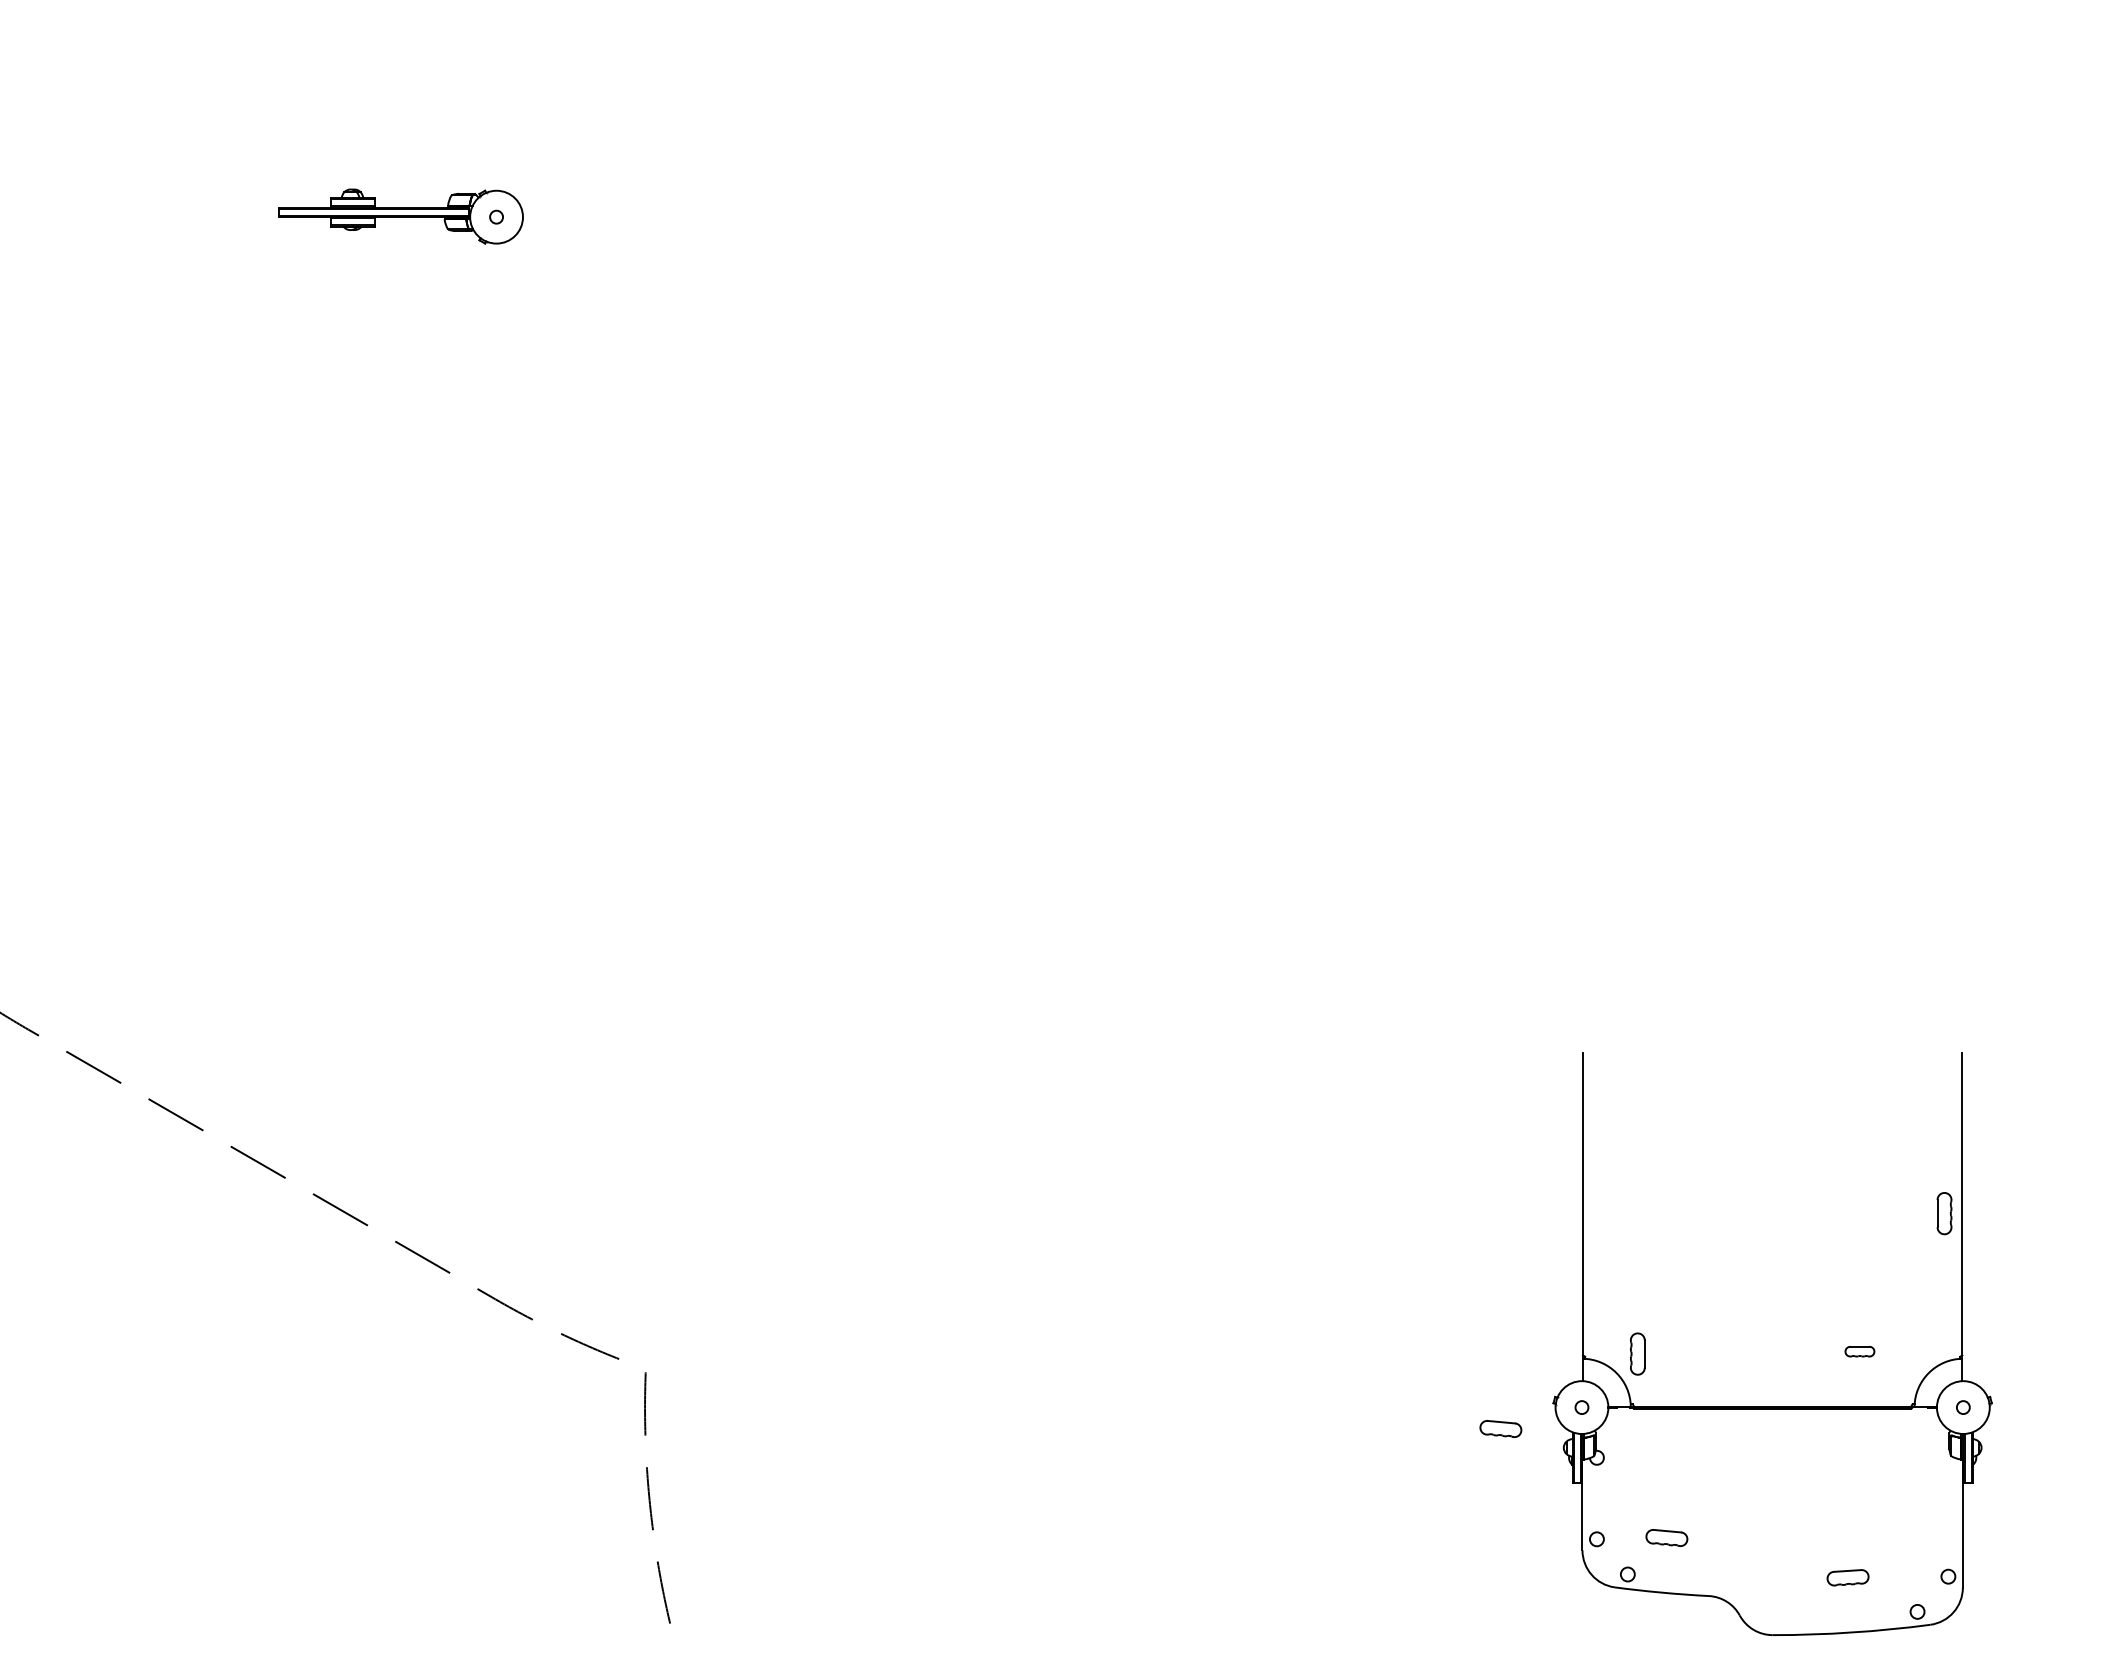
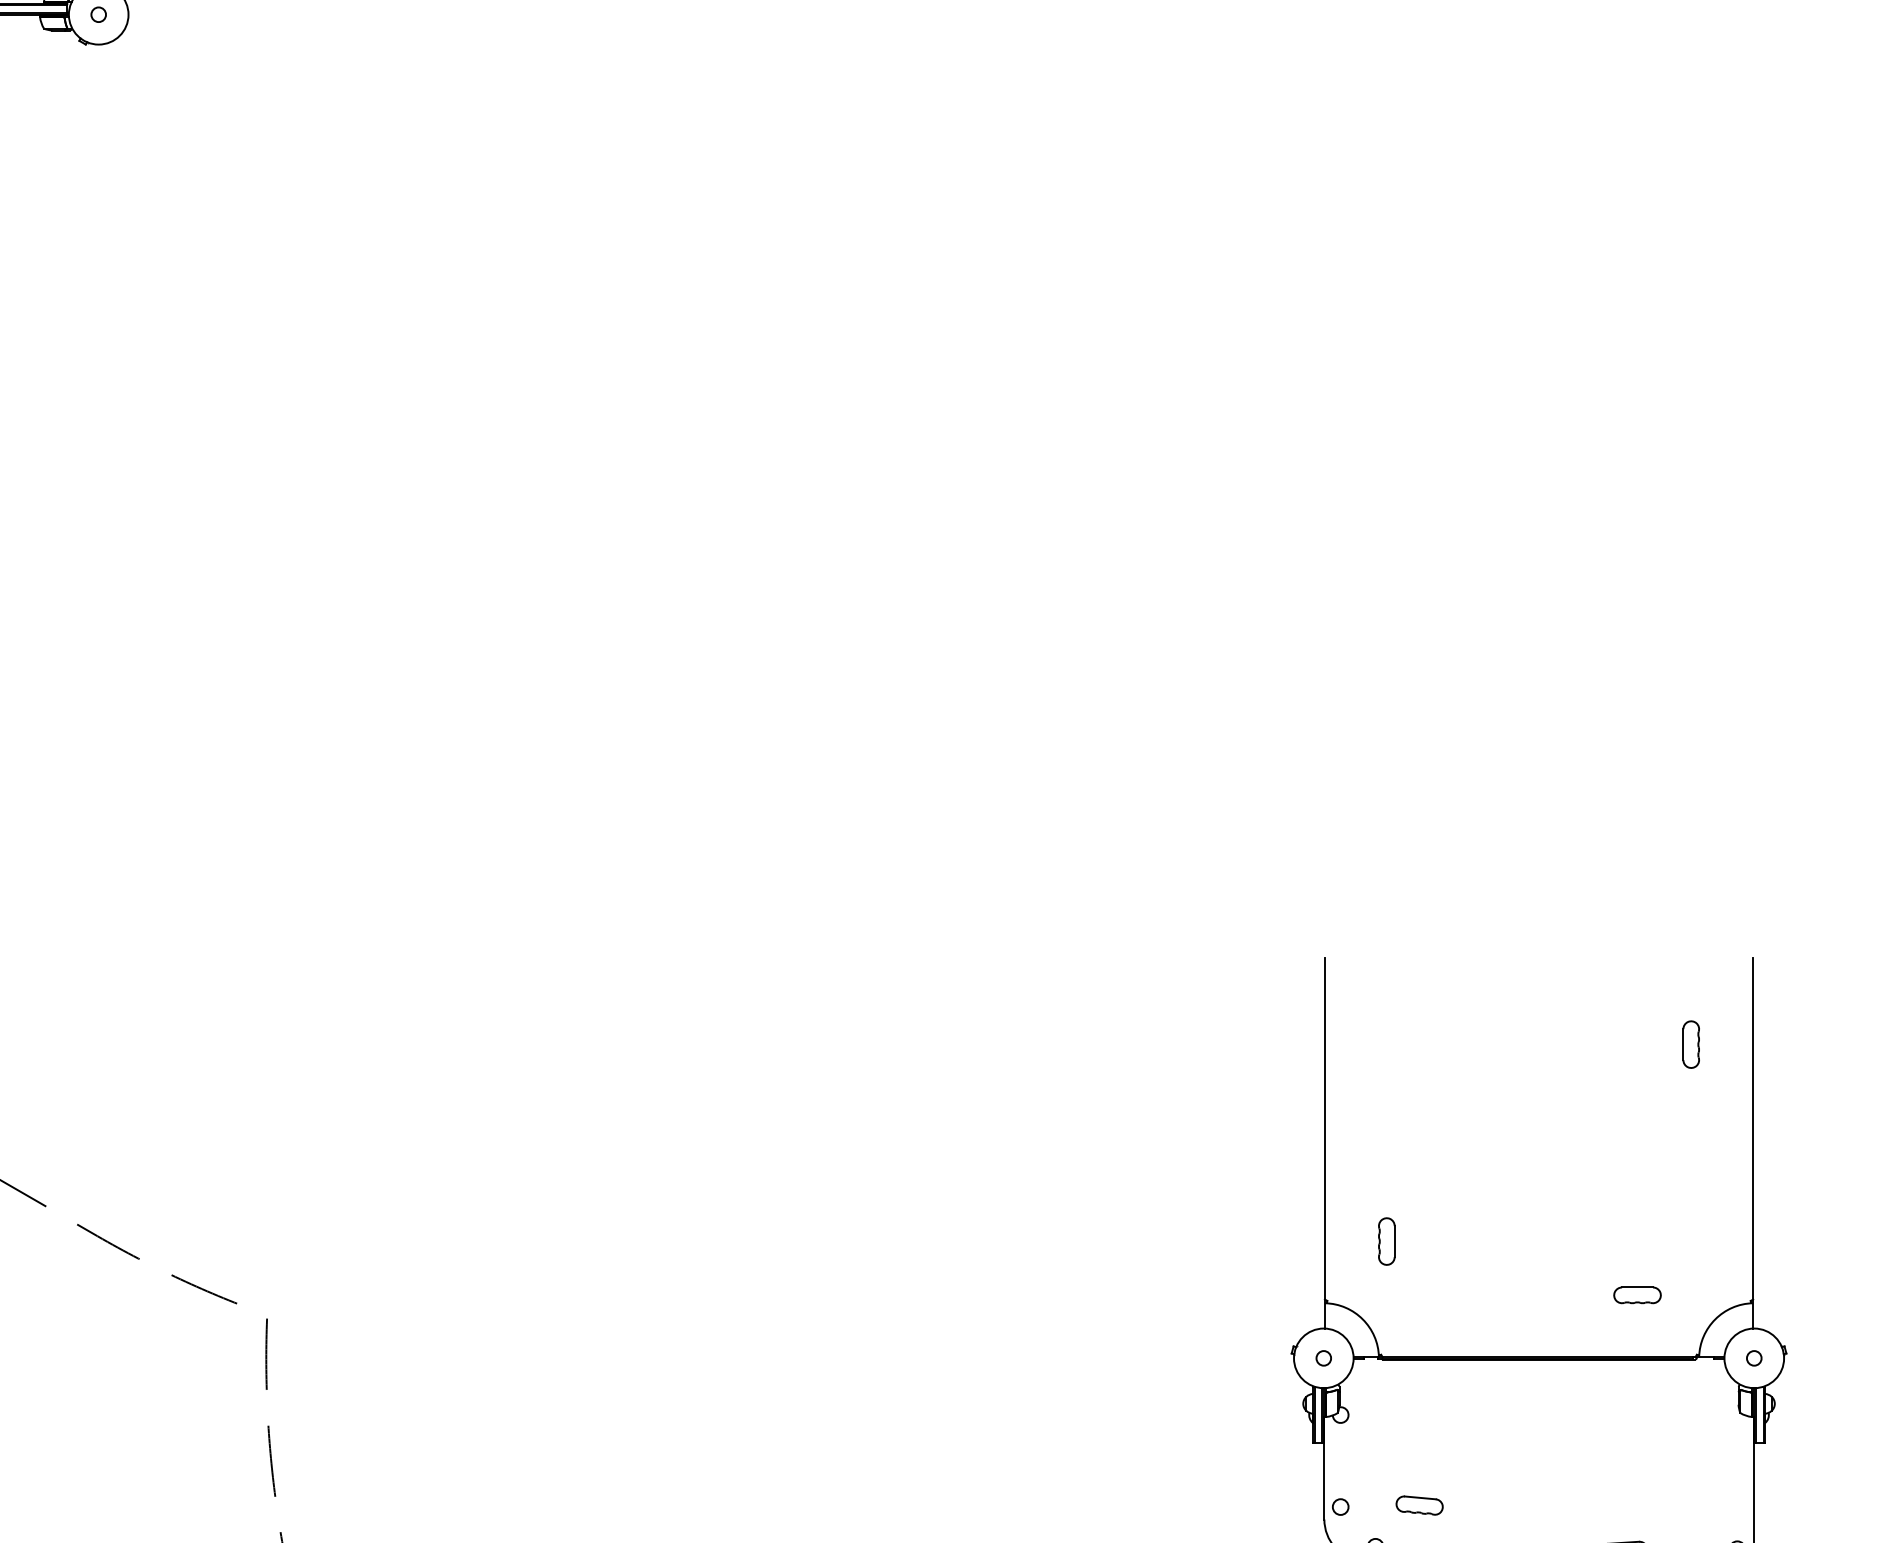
part: (1944, 1213) -> (1691, 1044), moved
part: (1859, 1351) -> (1637, 1295), size x1.43
part: (1637, 1353) -> (1386, 1240), moved
part: (1500, 1428) -> (1231, 1381), removed

